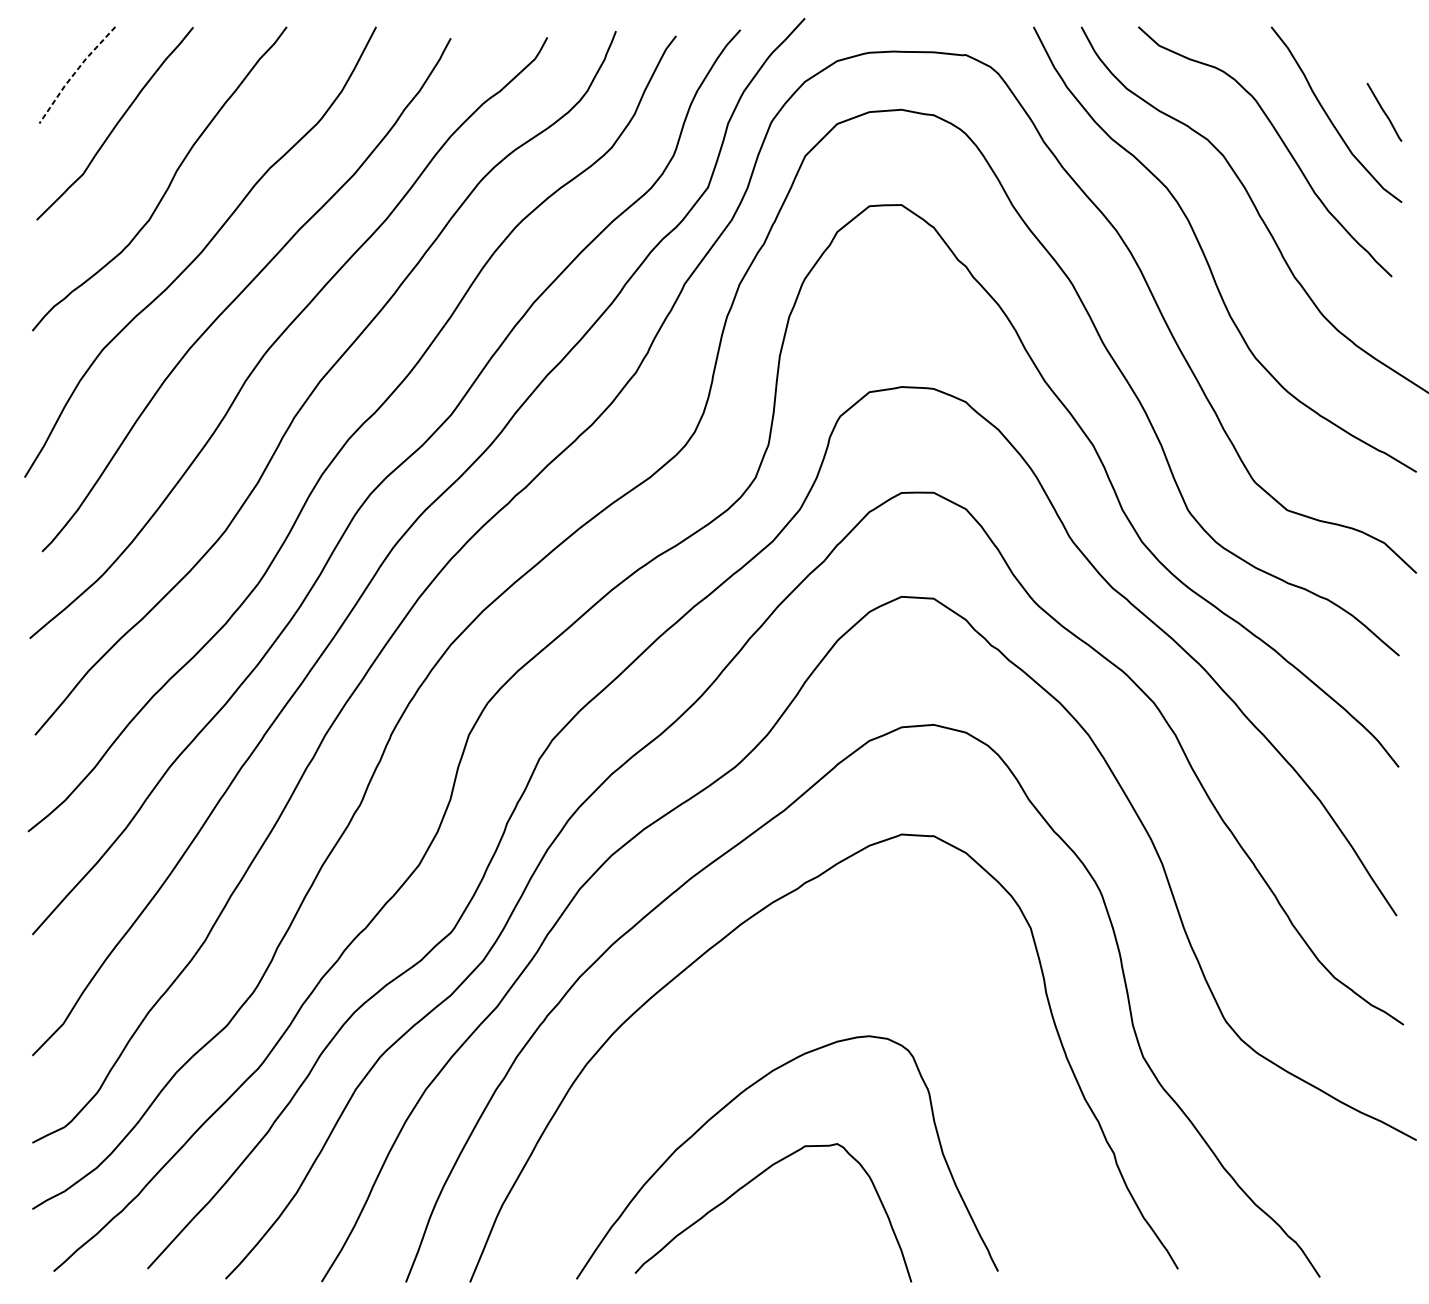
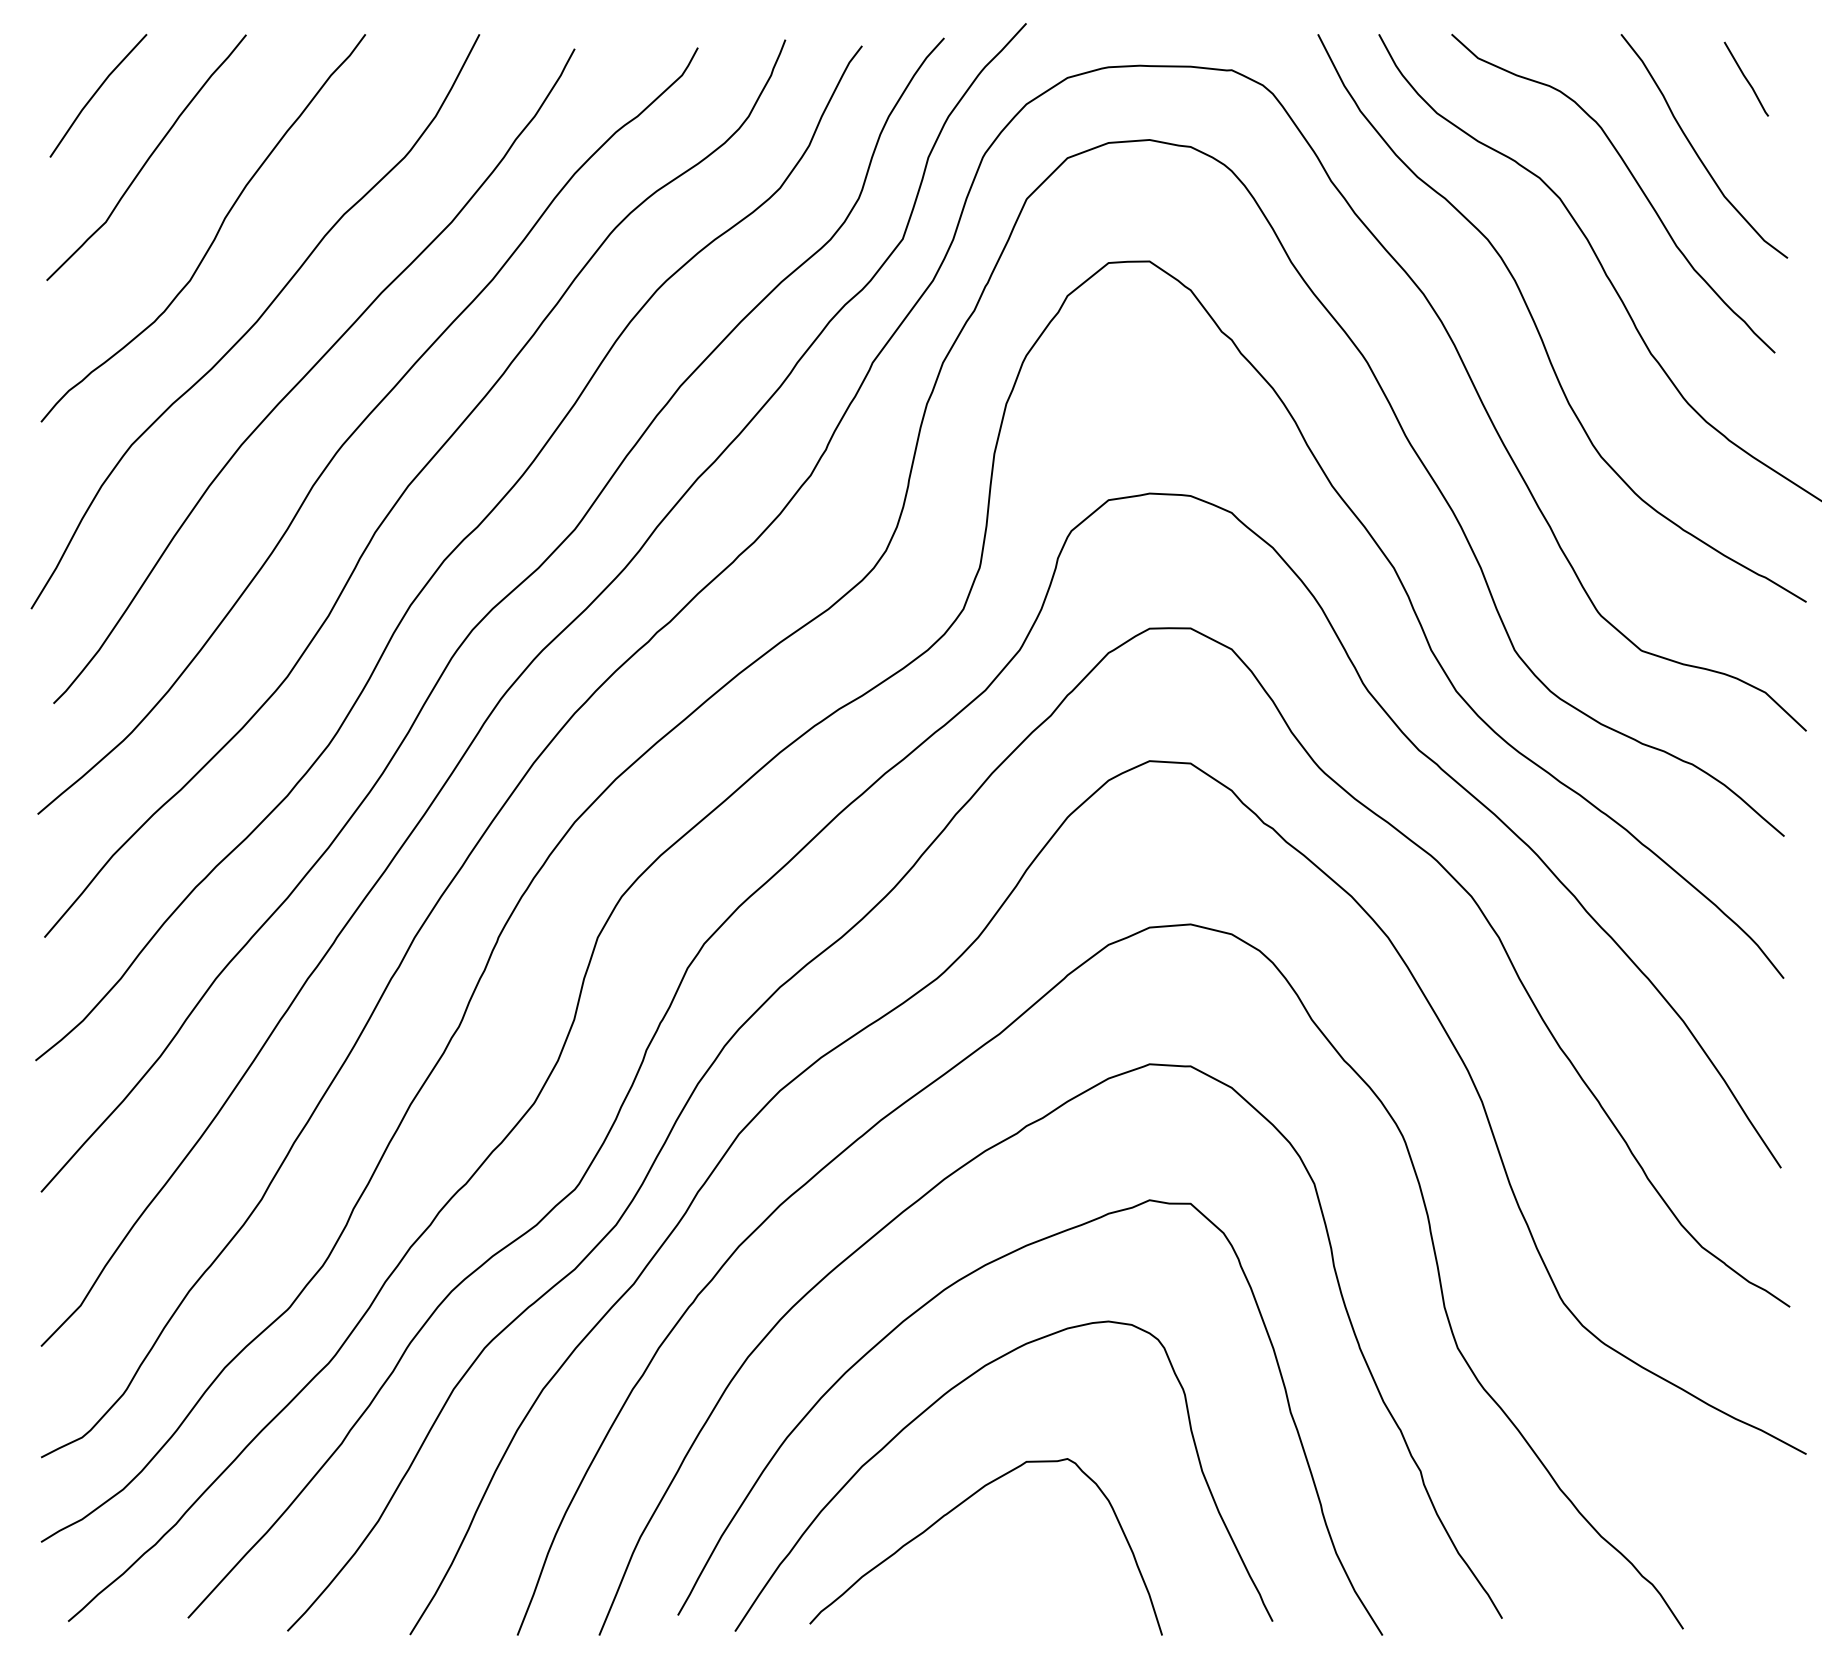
line: (75, 73) -> (95, 93), dashed -> solid
line: (1384, 111) -> (1746, 78), moved
curve: (734, 1017) -> (936, 1297), added

